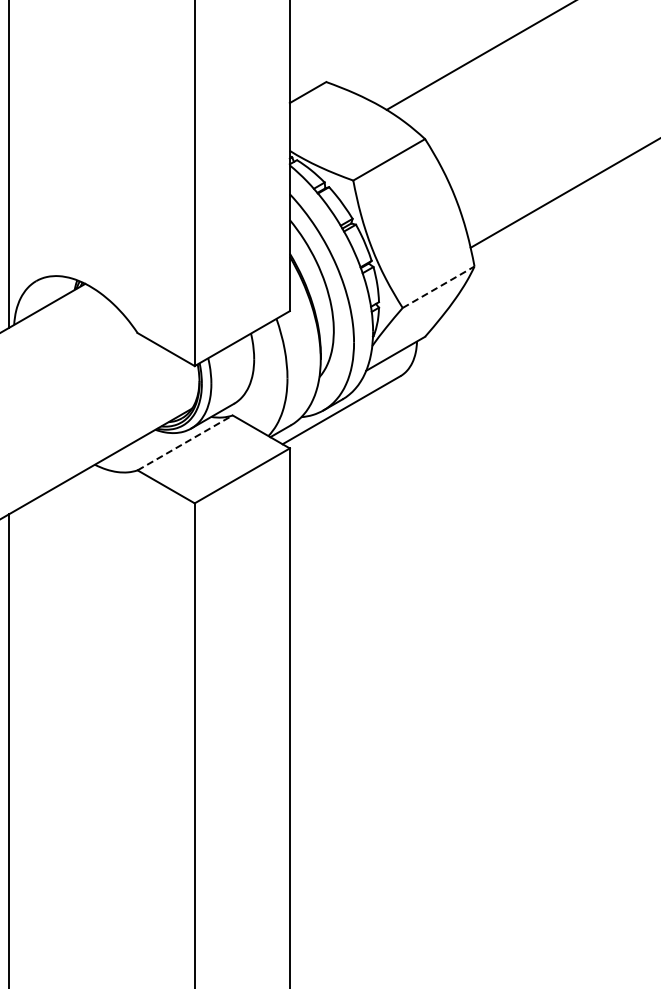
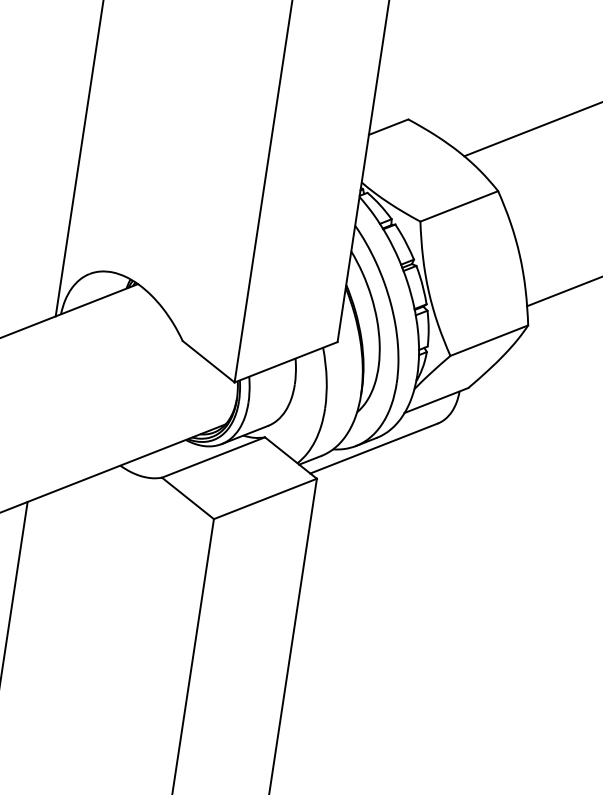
line: (439, 286) -> (490, 340), dashed -> solid
line: (185, 442) -> (213, 457), dashed -> solid

